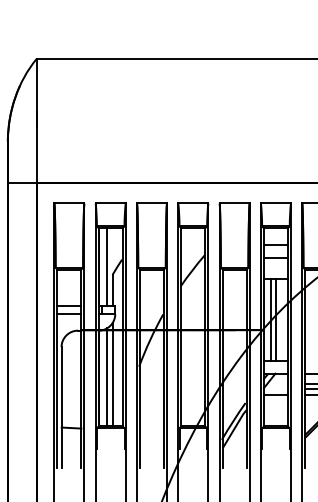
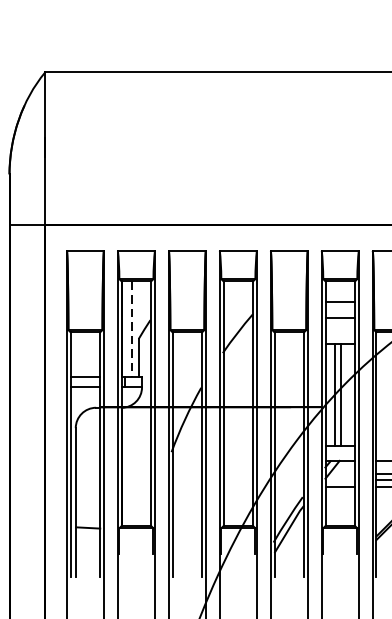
line: (107, 267) -> (132, 329), solid -> dashed
line: (112, 374) -> (138, 461), removed
line: (107, 376) -> (132, 464), removed

